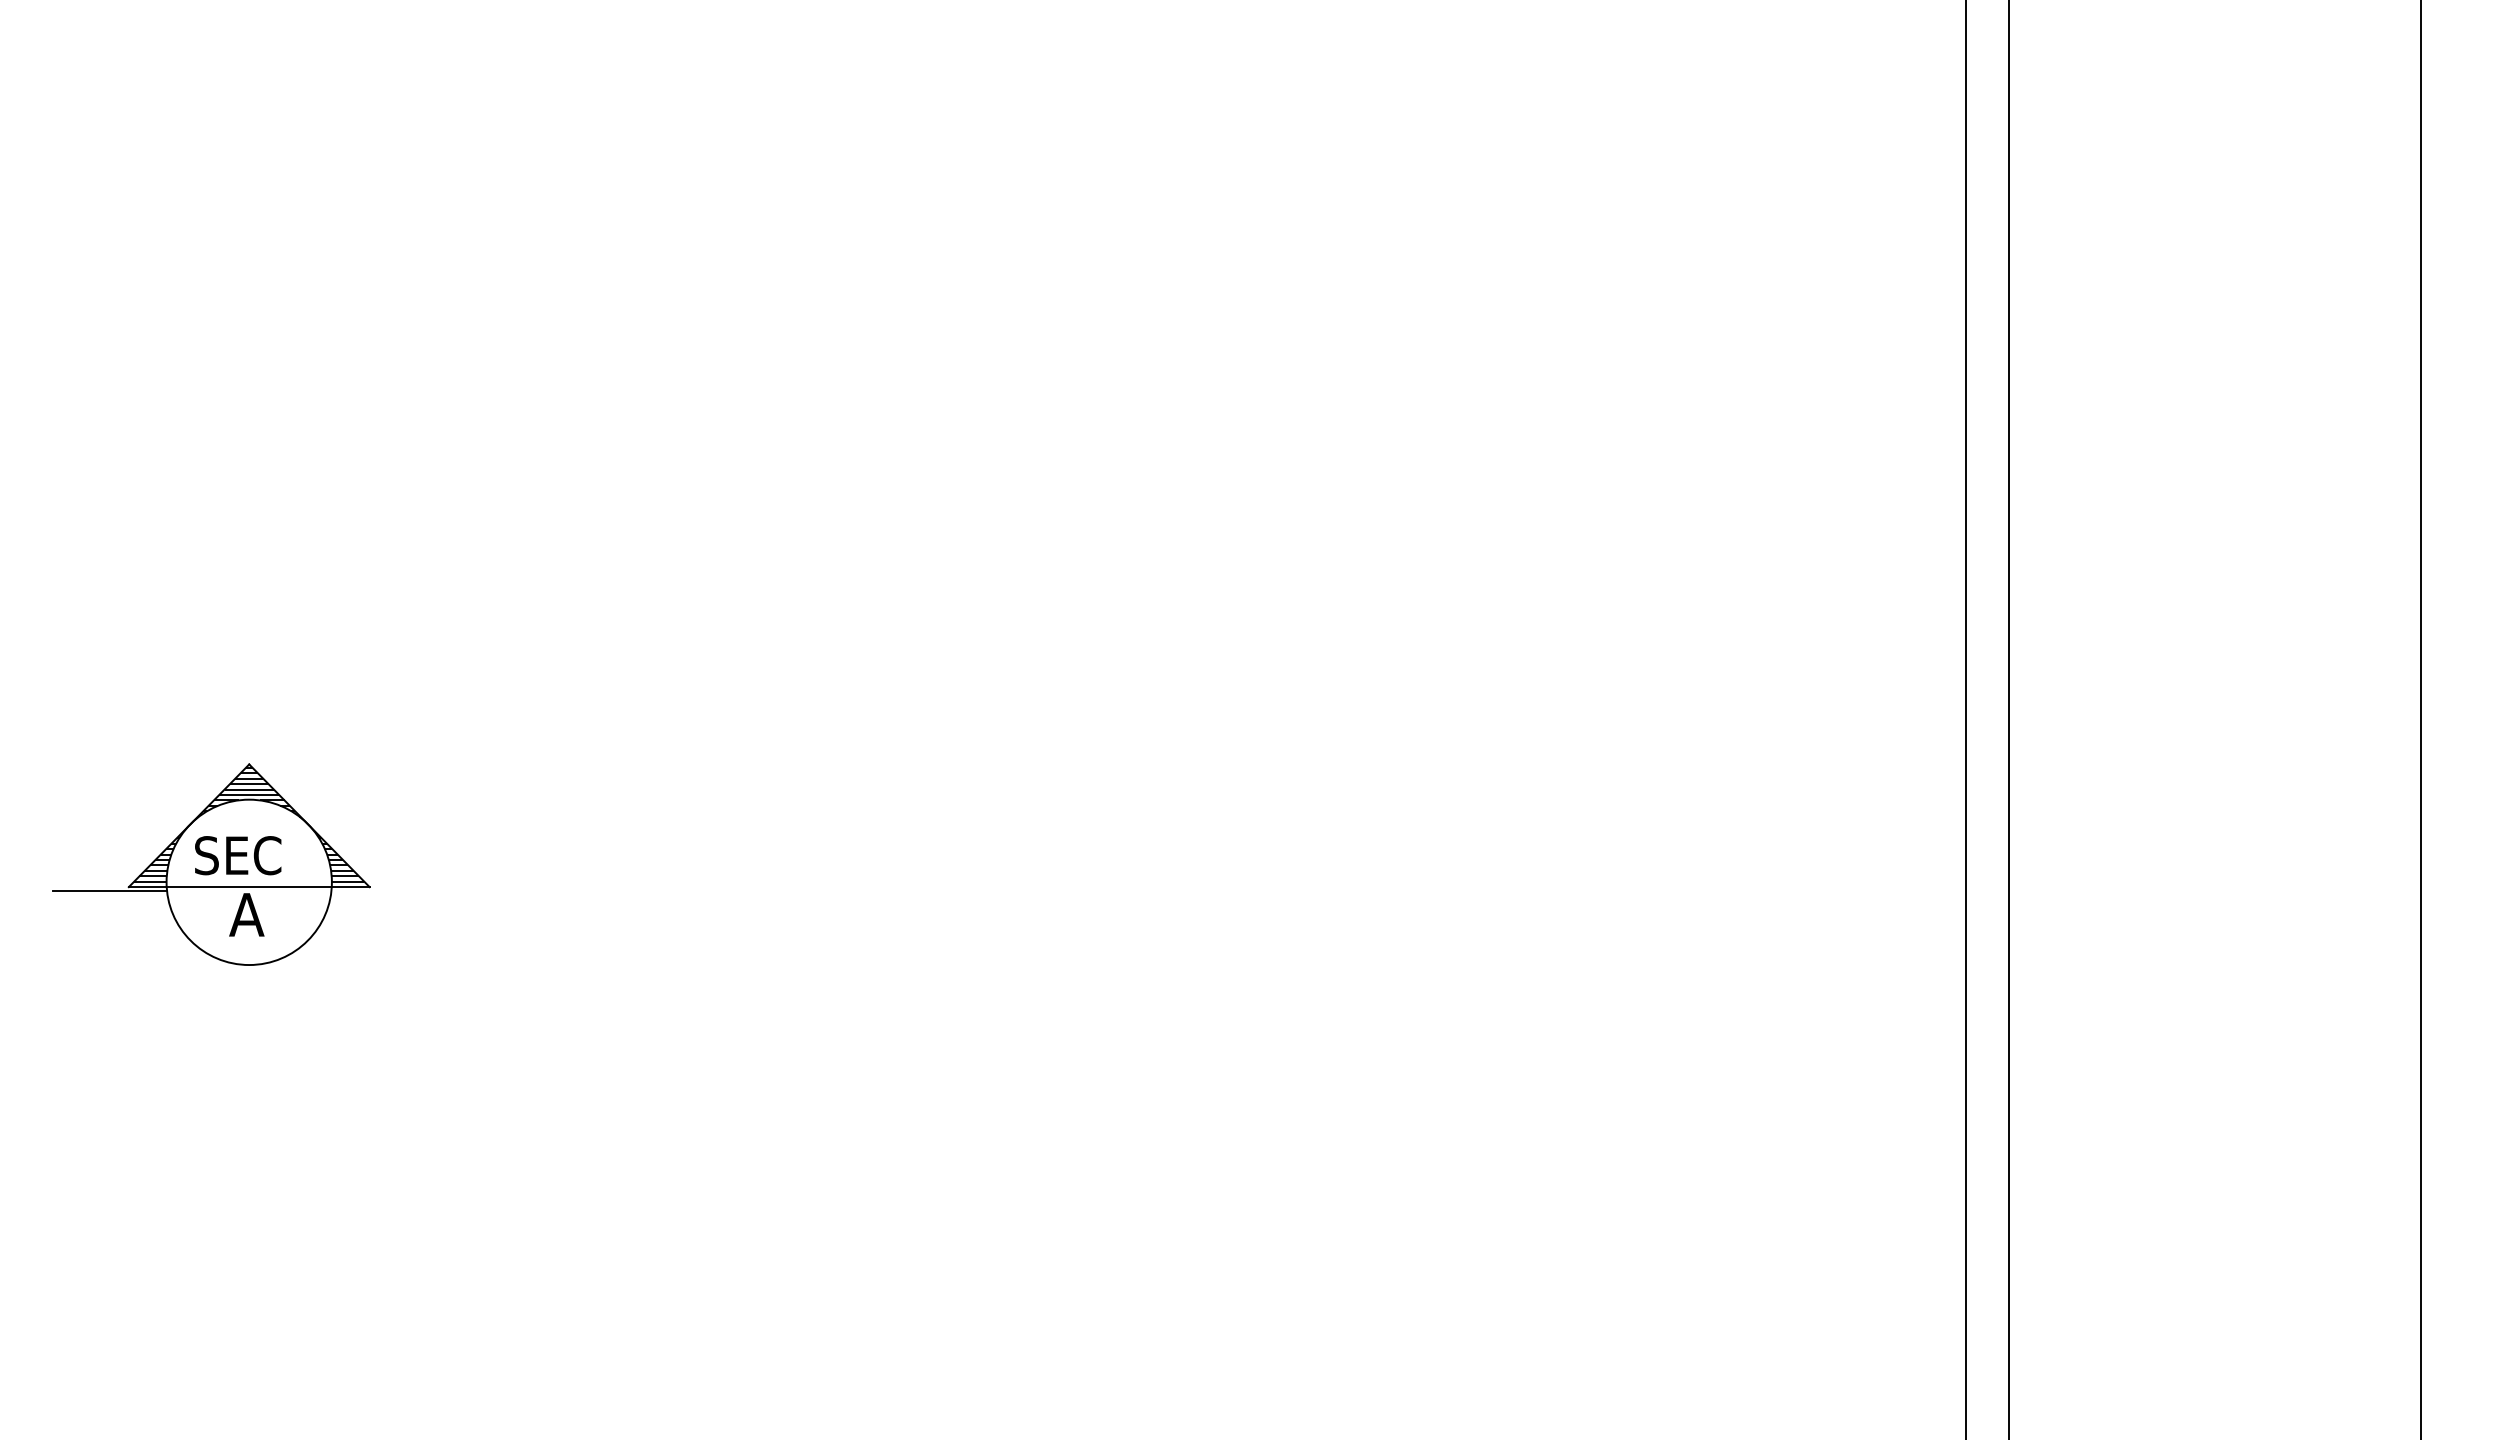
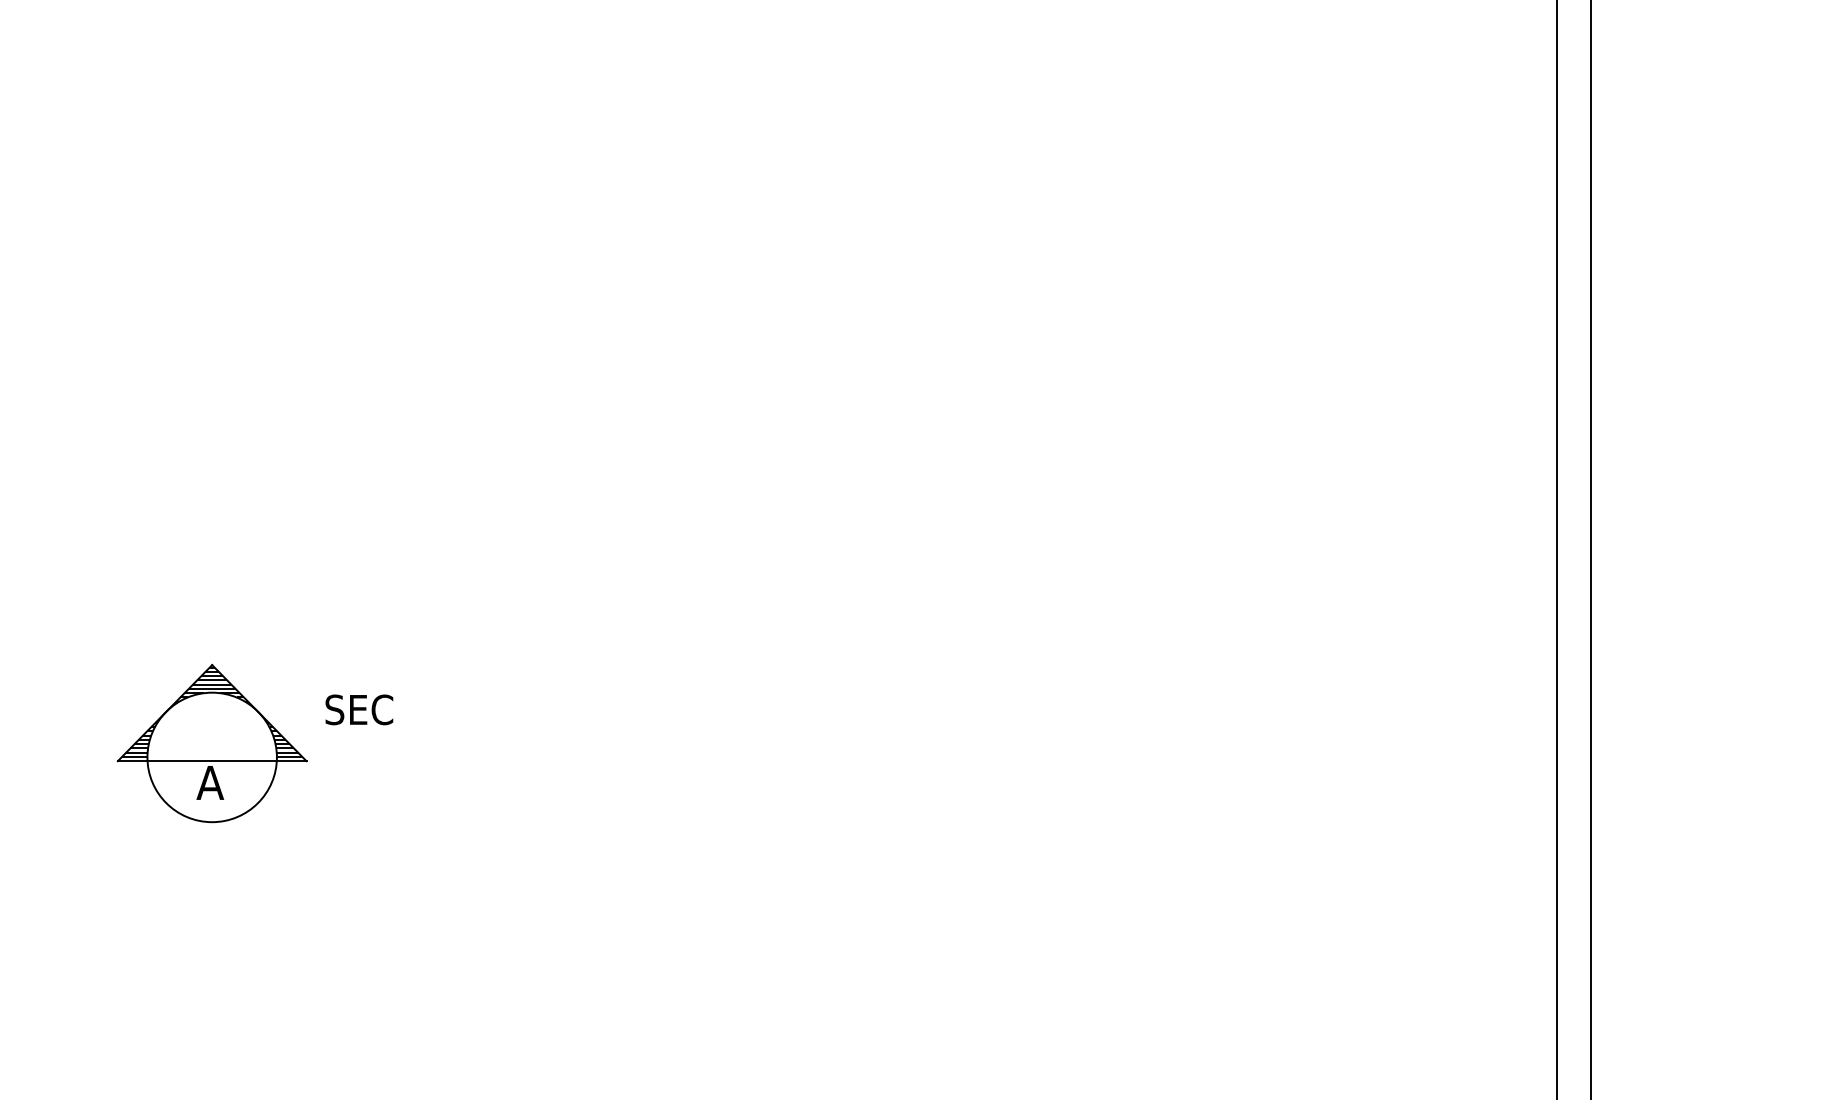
text: (238, 855) -> (359, 709), moved
line: (109, 891) -> (102, 764), removed

